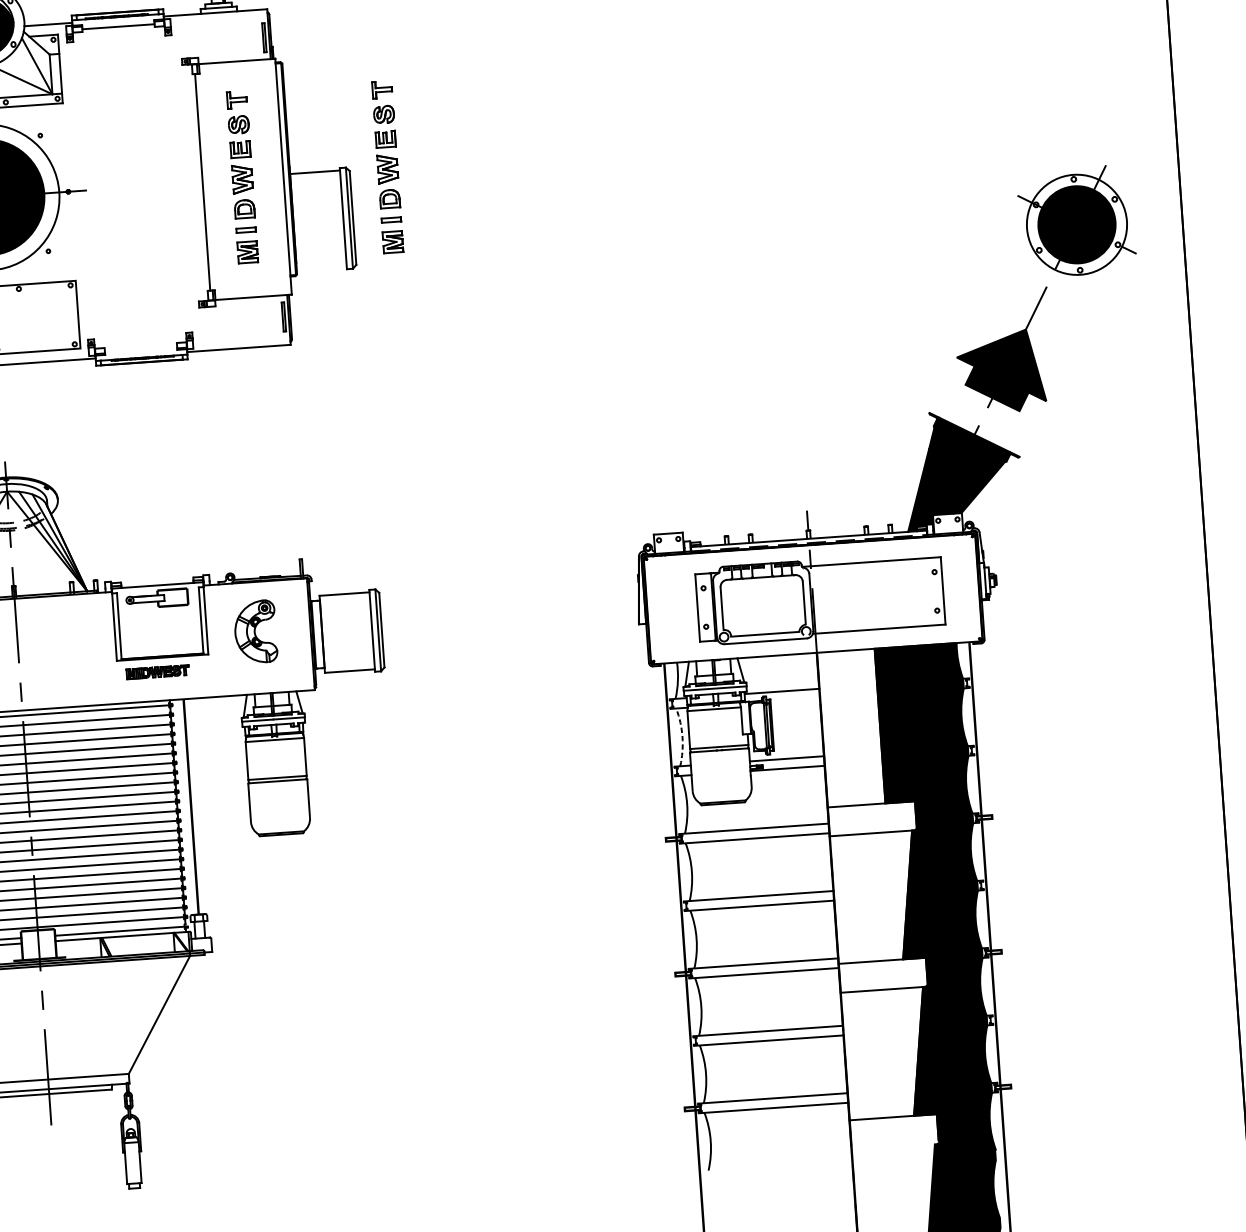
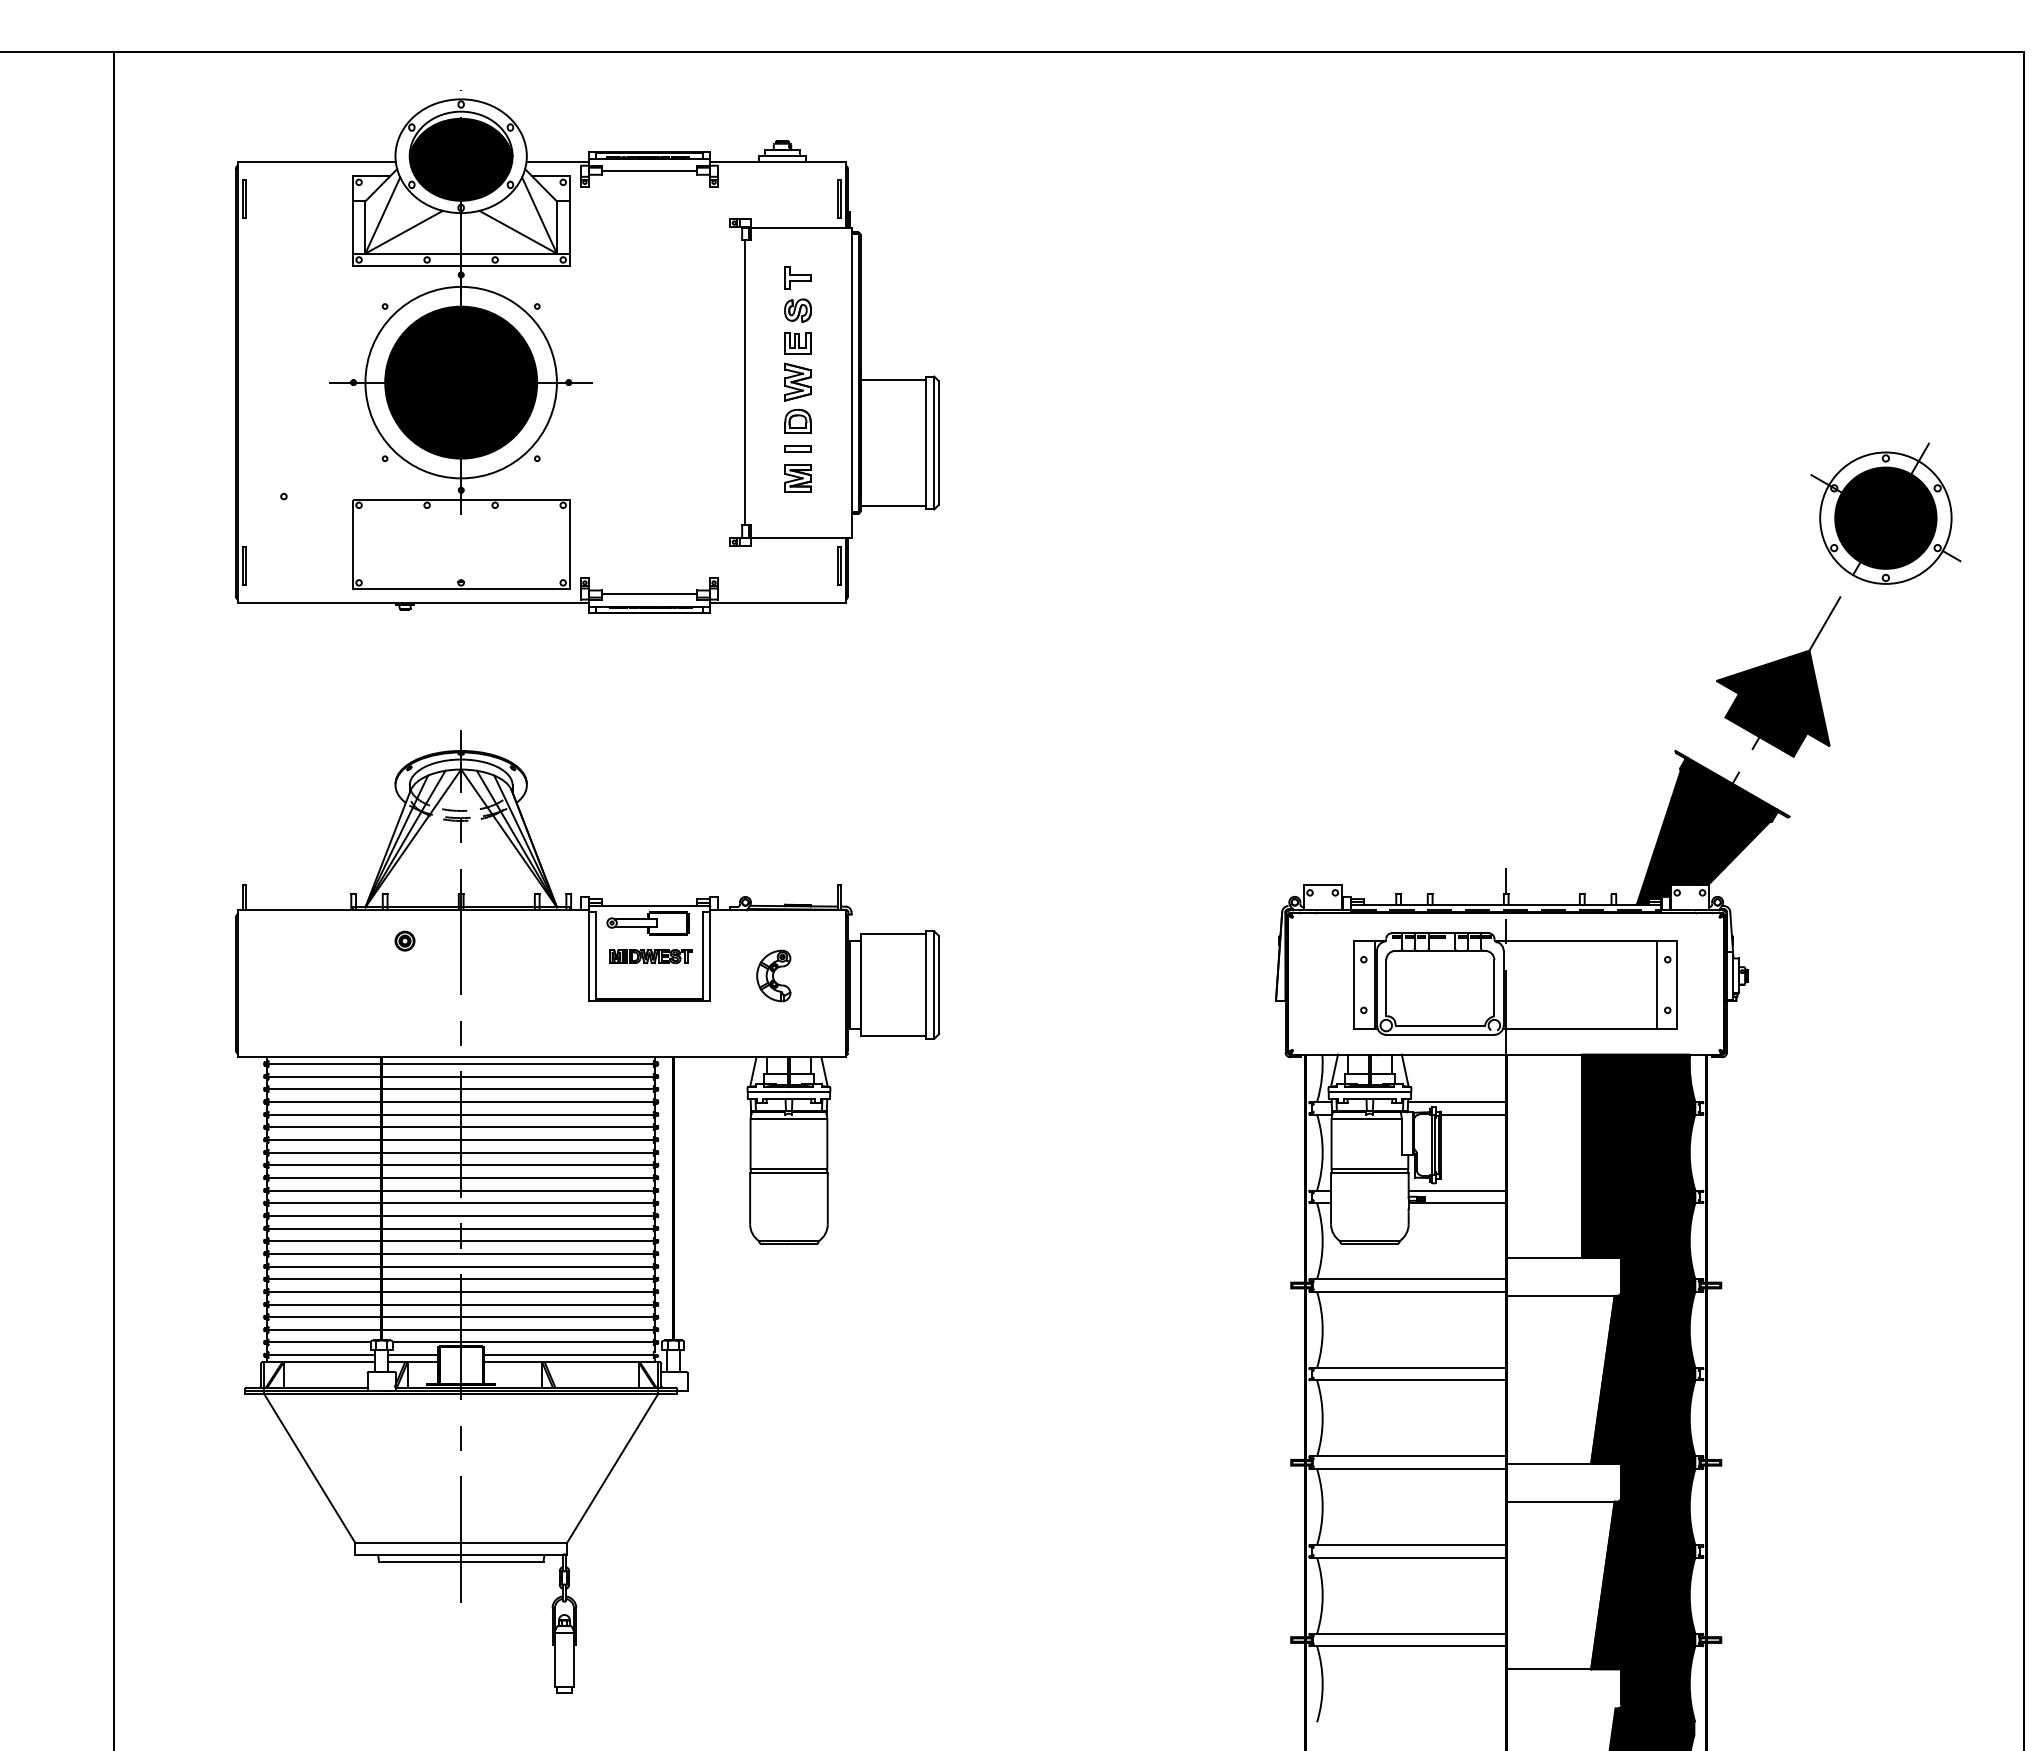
part: (387, 167) -> (988, 379), removed
line: (321, 268) -> (893, 506), added
line: (140, 348) -> (649, 594), added
line: (927, 591) -> (1656, 984), added
part: (255, 631) -> (773, 975), size x0.62
part: (157, 672) -> (650, 956), moved
line: (795, 700) -> (1473, 1114), added
arc: (682, 737) -> (1322, 1152), dashed -> solid

